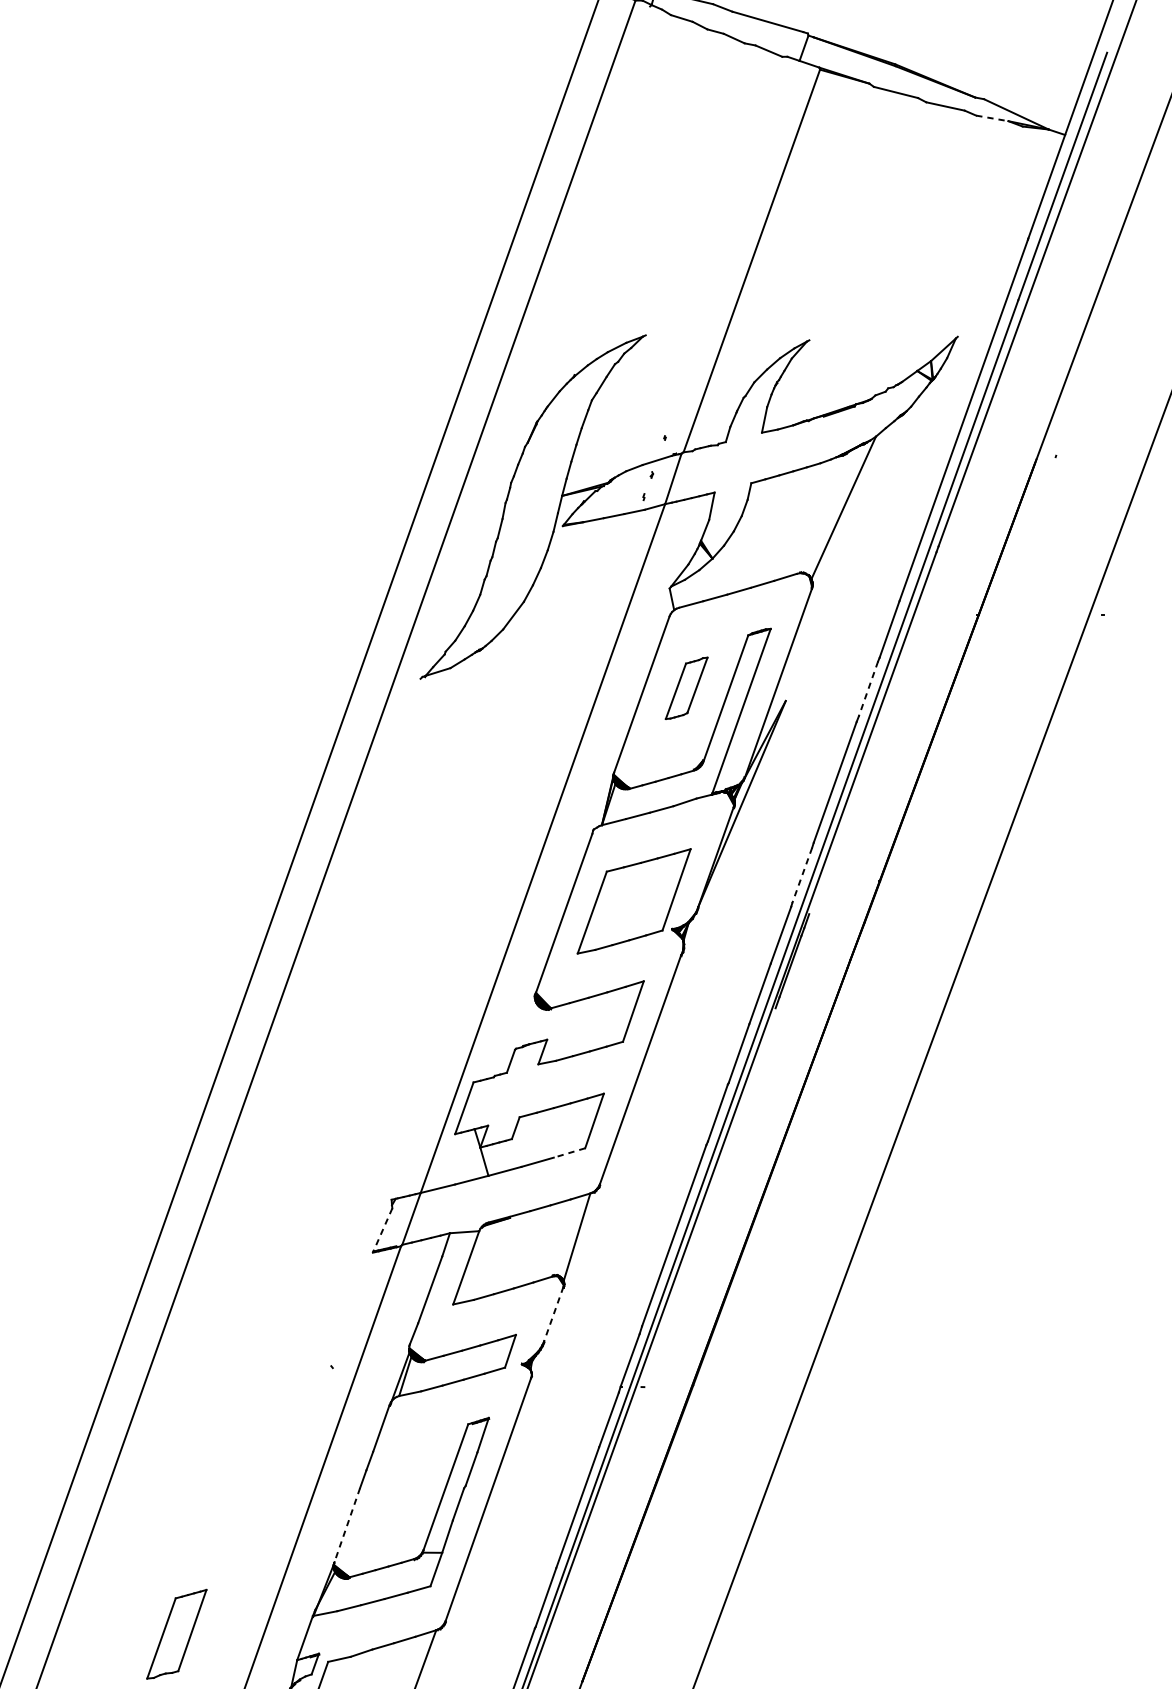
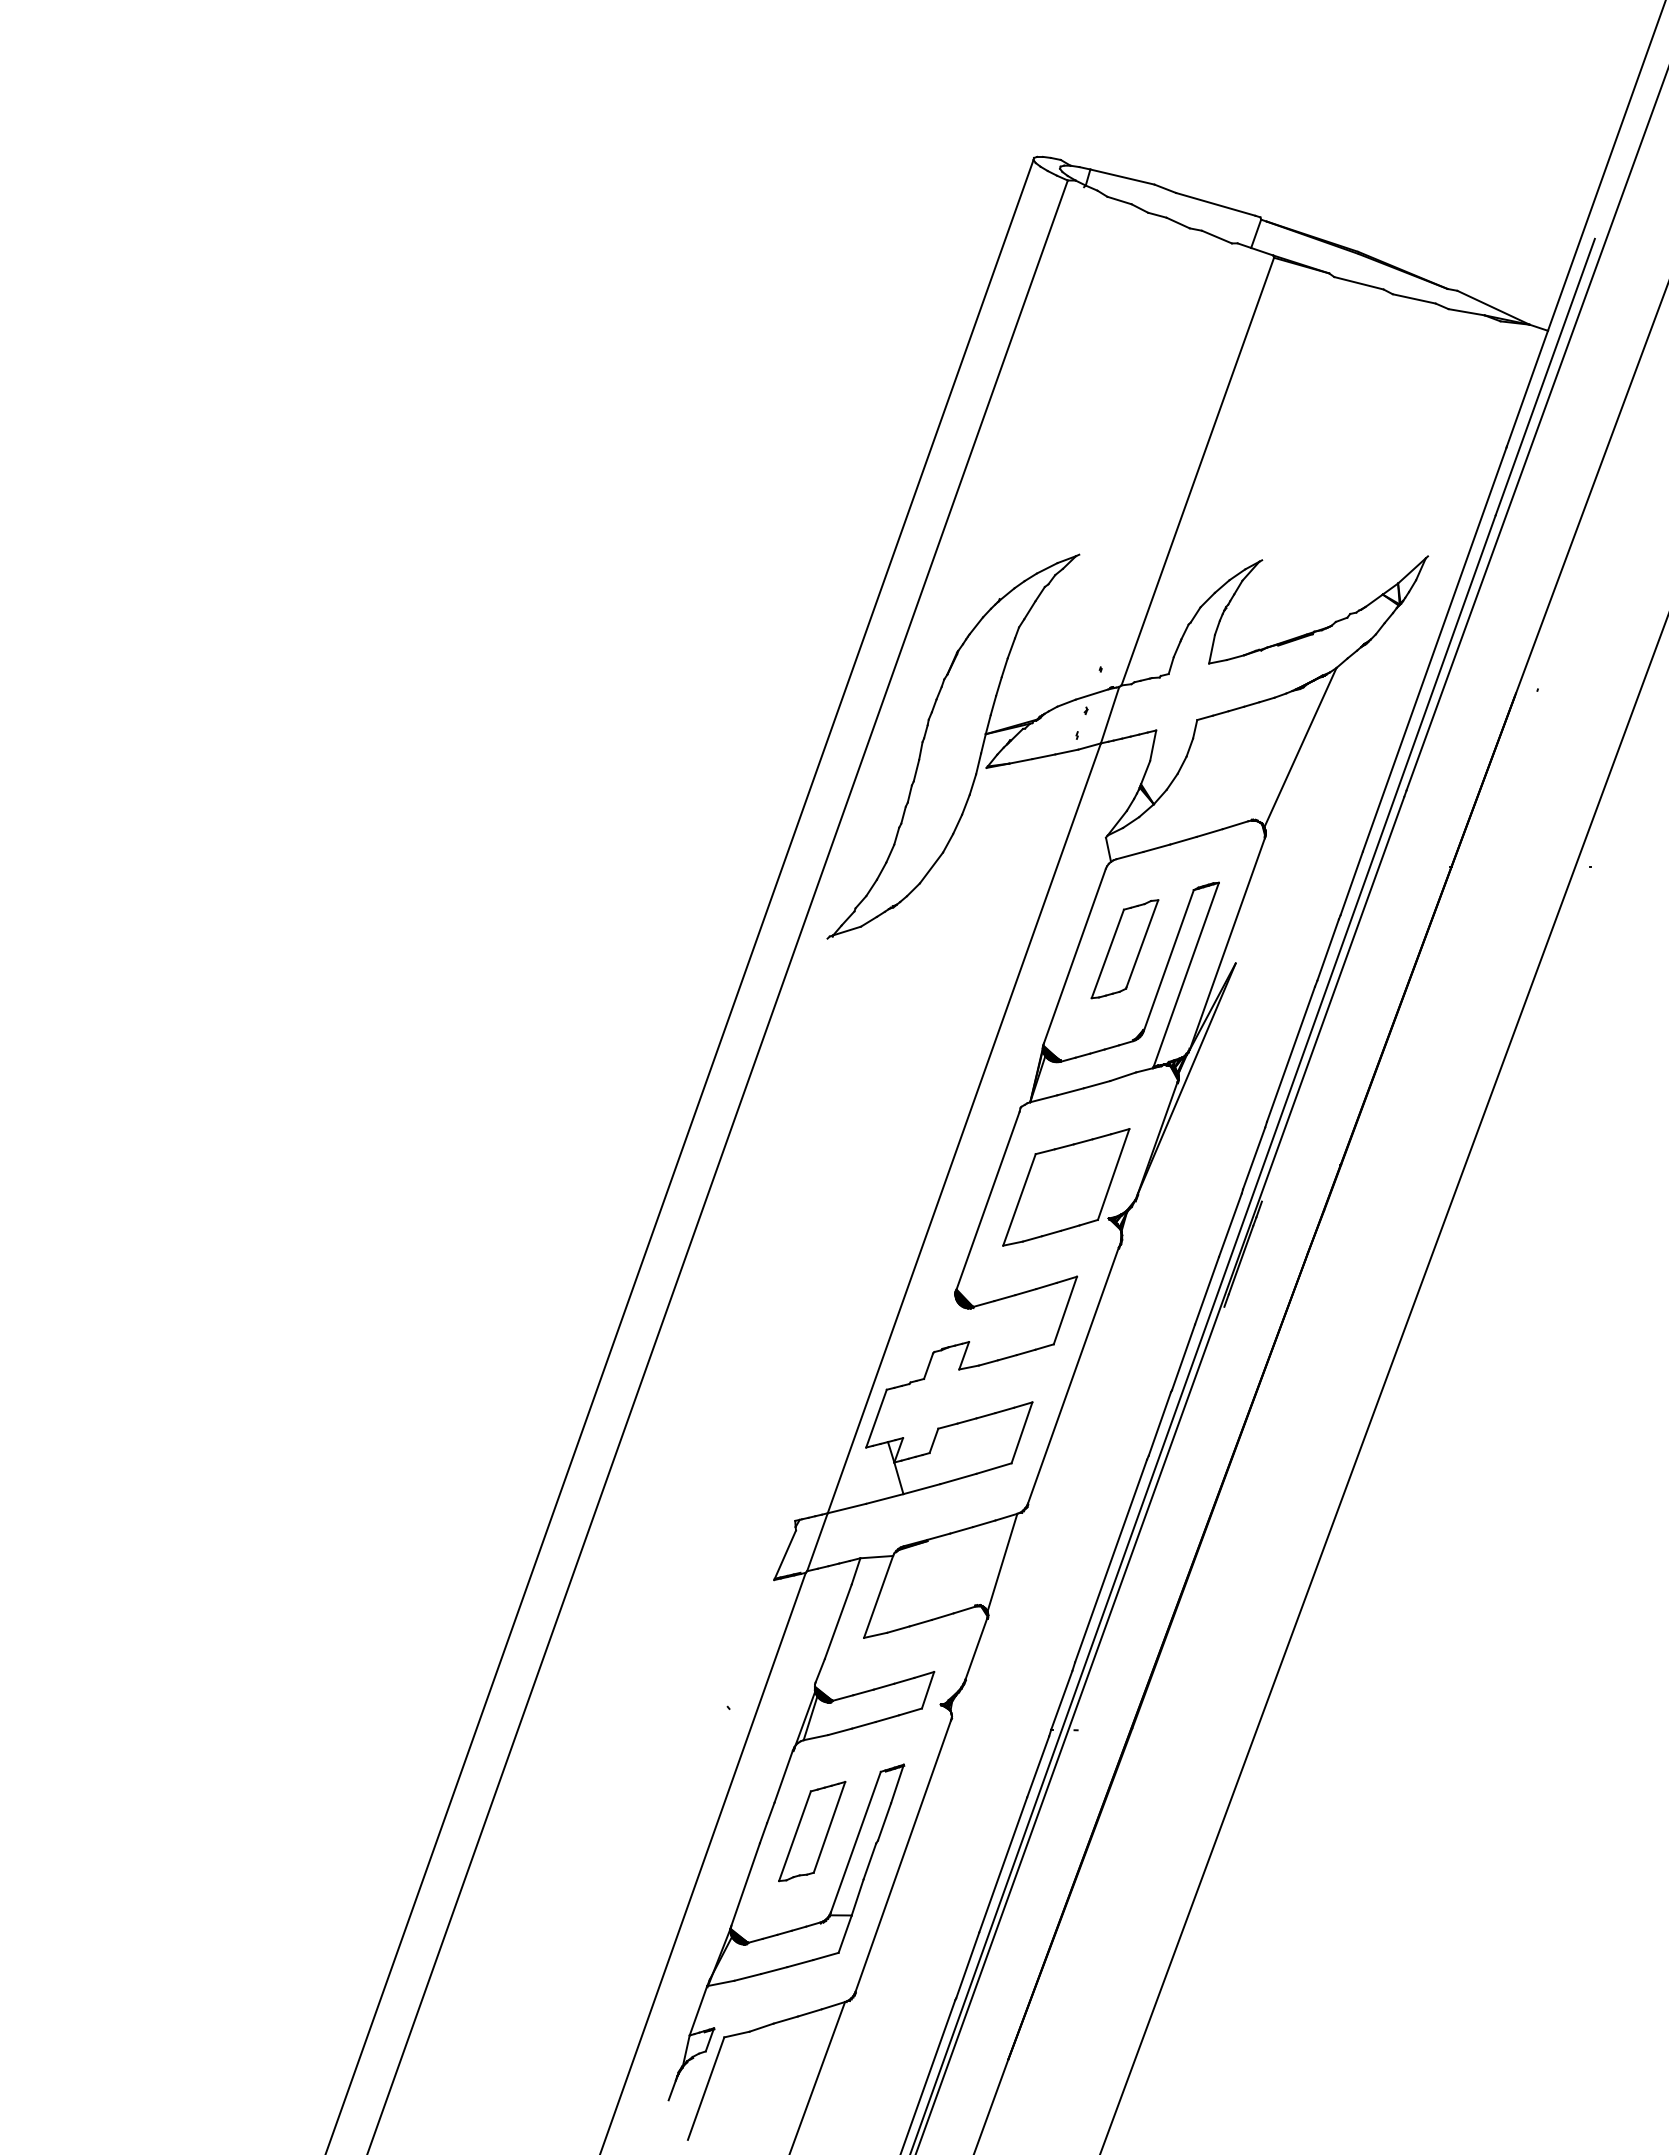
line: (993, 118) -> (1467, 312), dashed -> solid
part: (686, 688) -> (1124, 949), size x1.43
line: (868, 689) -> (1328, 950), dashed -> solid
line: (802, 875) -> (1254, 1158), dashed -> solid
line: (569, 1152) -> (993, 1468), dashed -> solid
line: (382, 1230) -> (784, 1555), dashed -> solid
line: (553, 1314) -> (976, 1649), dashed -> solid
line: (347, 1525) -> (745, 1885), dashed -> solid
part: (177, 1634) -> (812, 1831), moved

